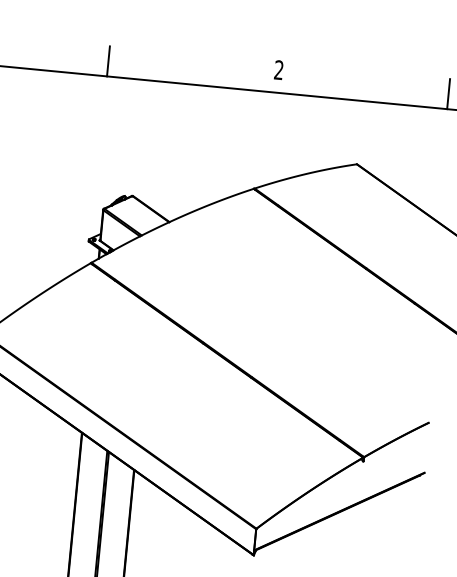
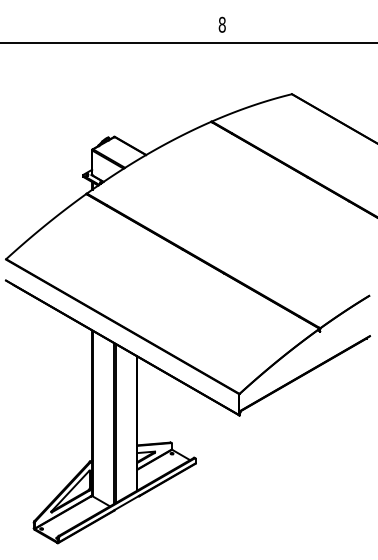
line: (107, 60) -> (84, 30), removed
text: (278, 69) -> (221, 24), 2 -> 8
line: (448, 93) -> (359, 30), removed

